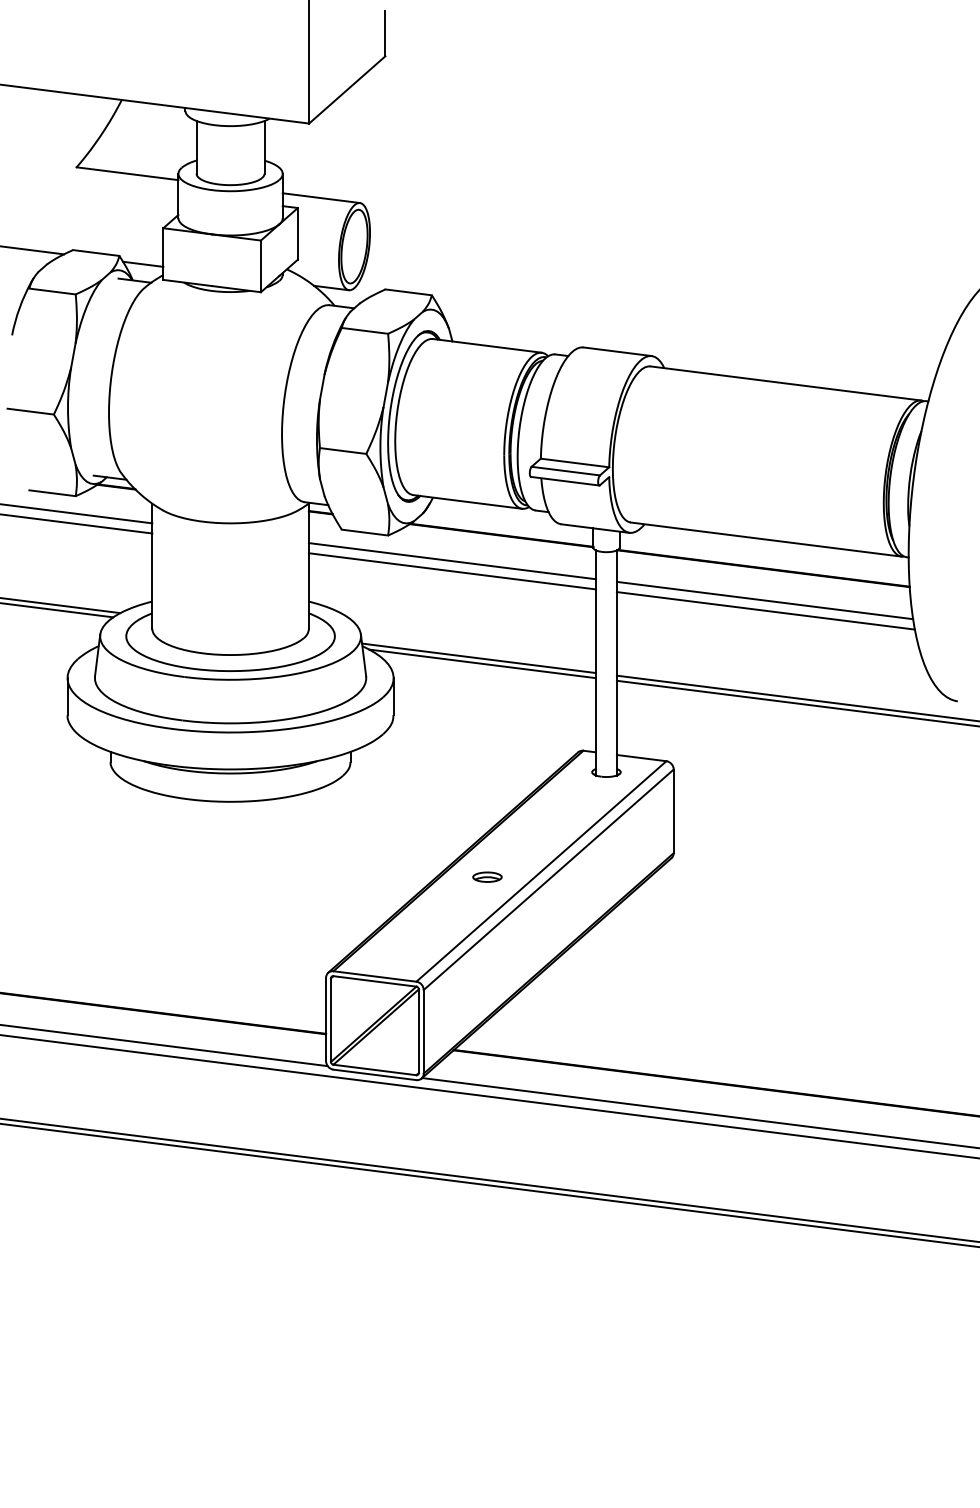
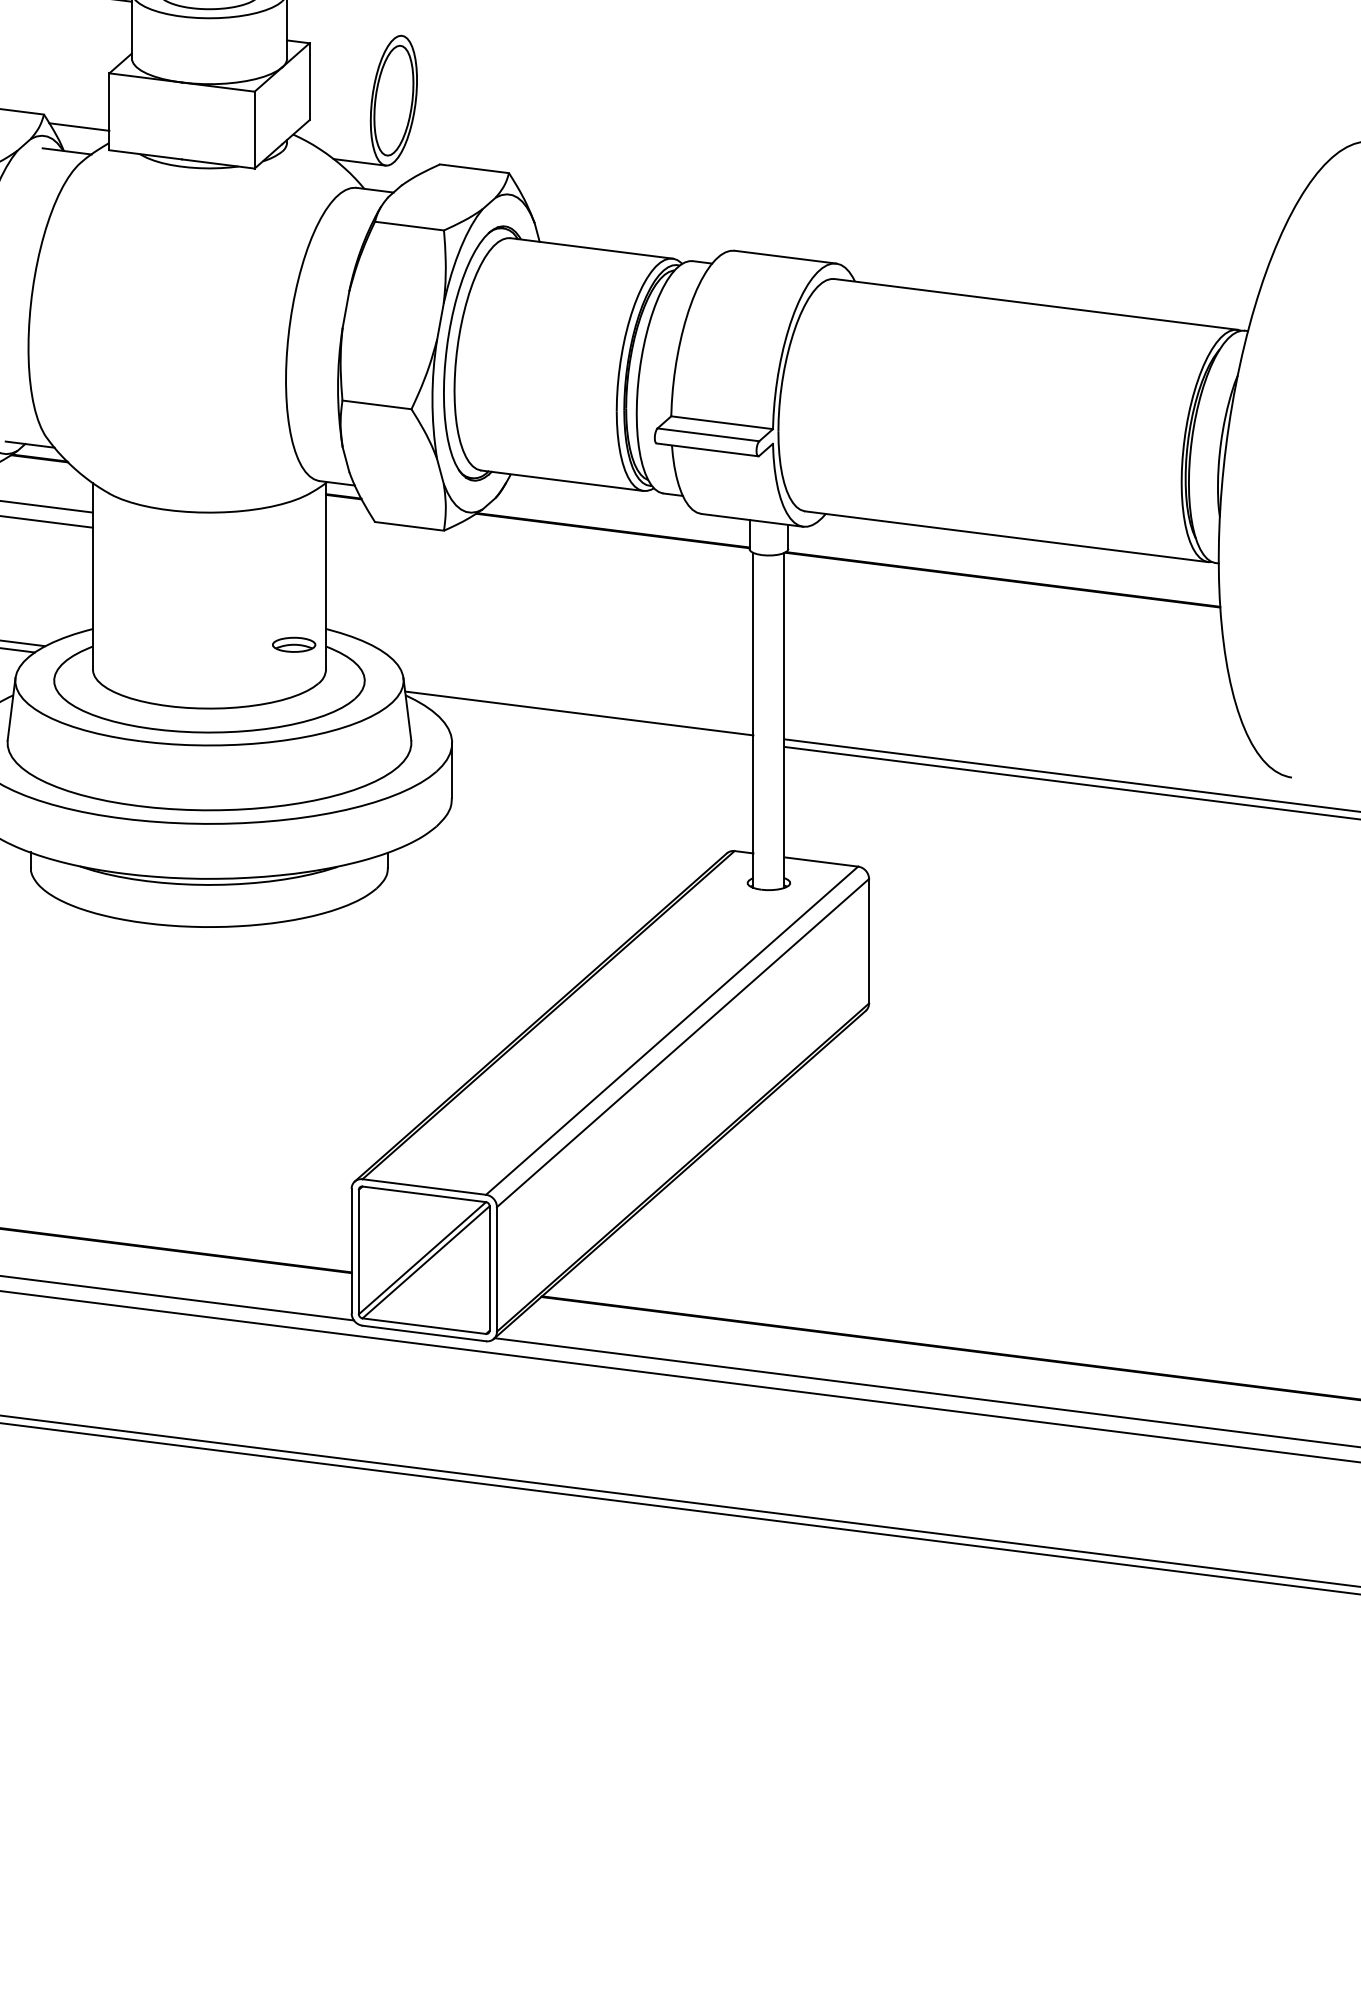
line: (321, 198) -> (344, 29), removed
line: (452, 561) -> (539, 569), removed
line: (452, 571) -> (539, 584), removed
line: (764, 600) -> (1004, 627), removed
line: (765, 610) -> (1005, 642), removed
line: (482, 663) -> (584, 721), removed
part: (487, 876) -> (294, 643), moved

